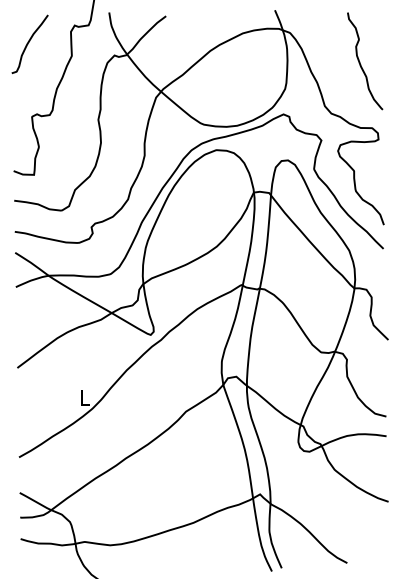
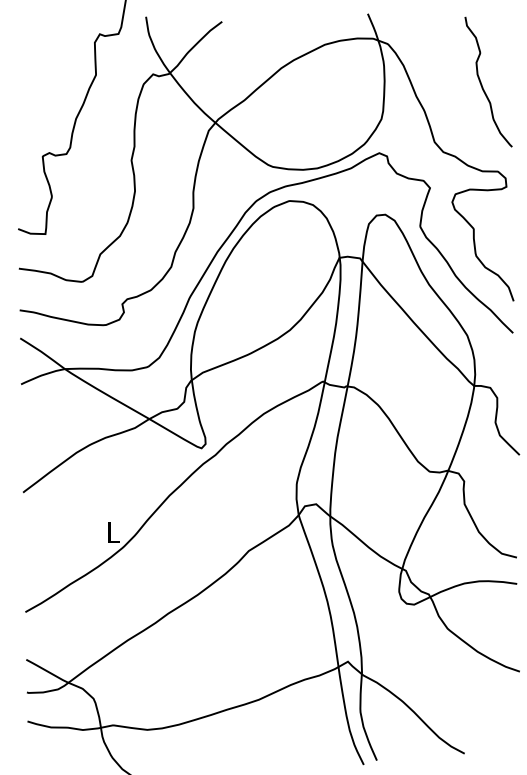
curve: (29, 42) -> (39, 56), removed

